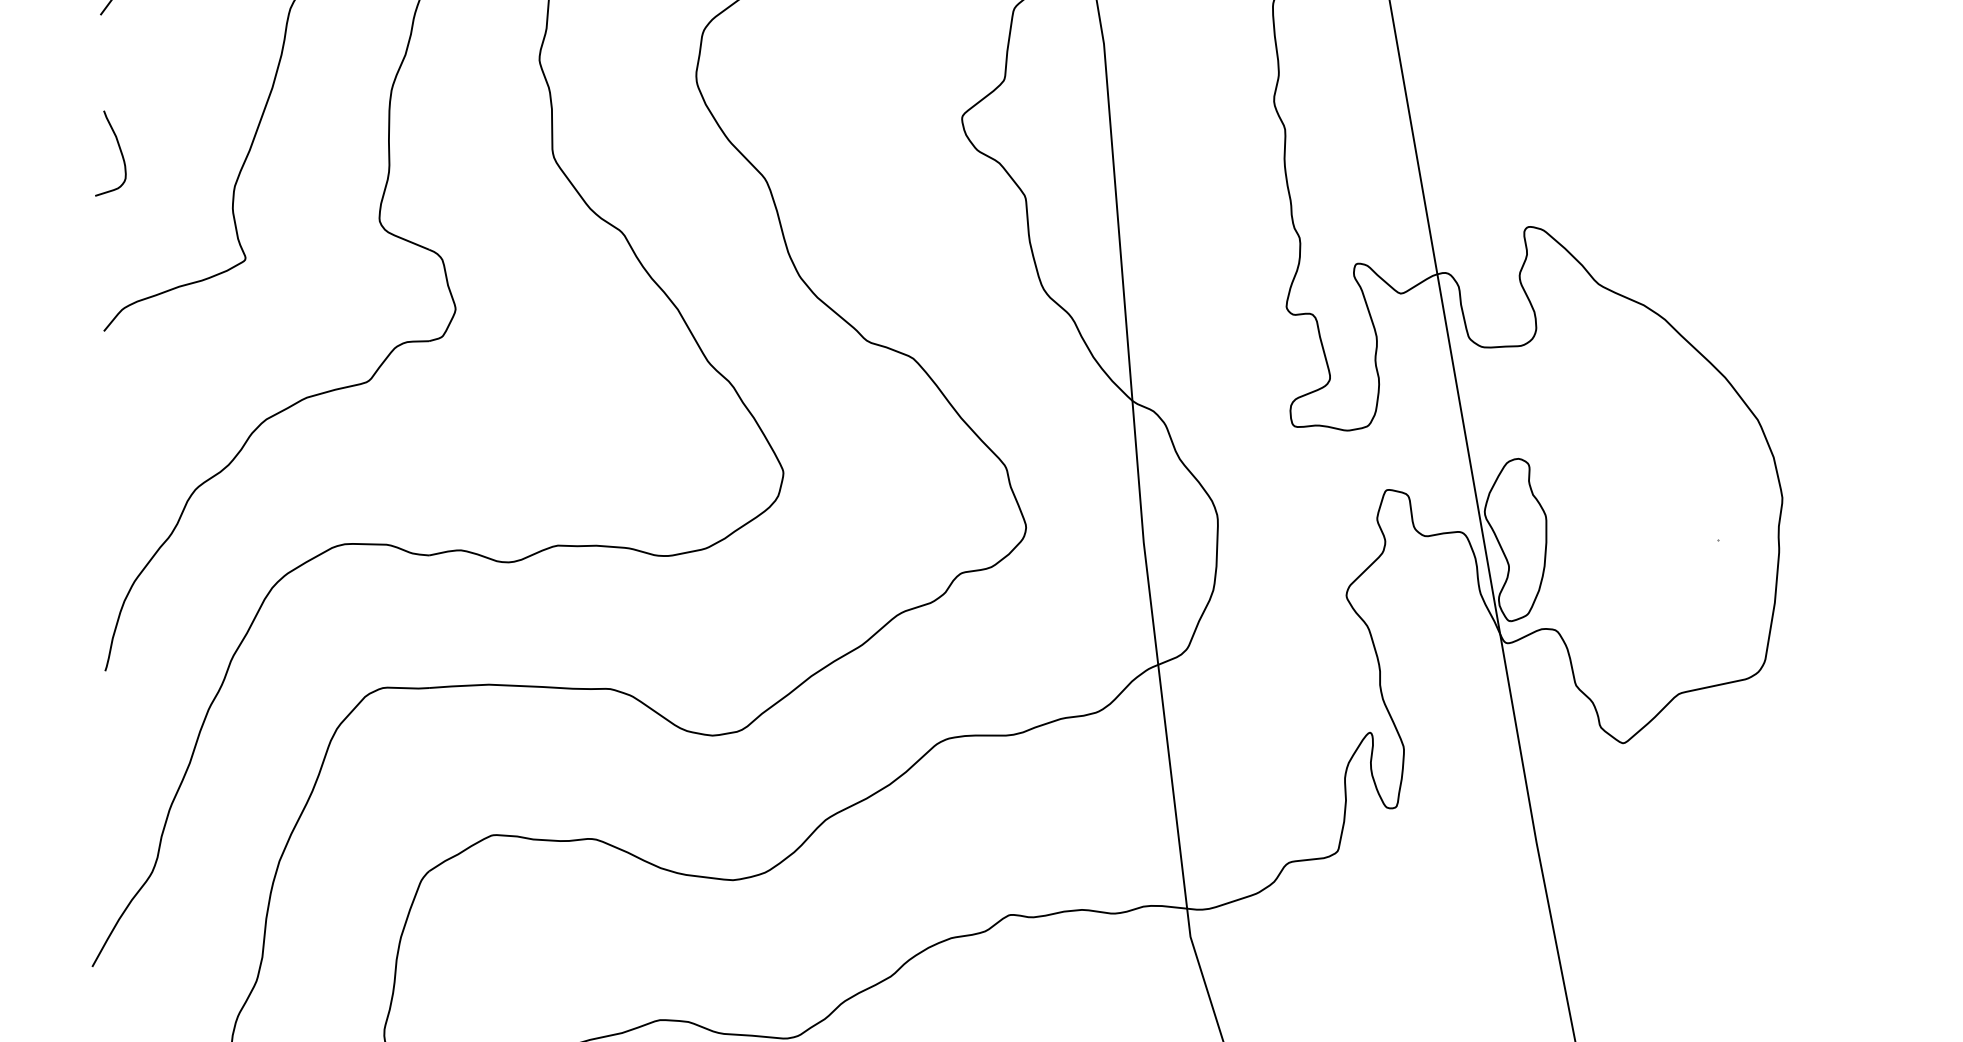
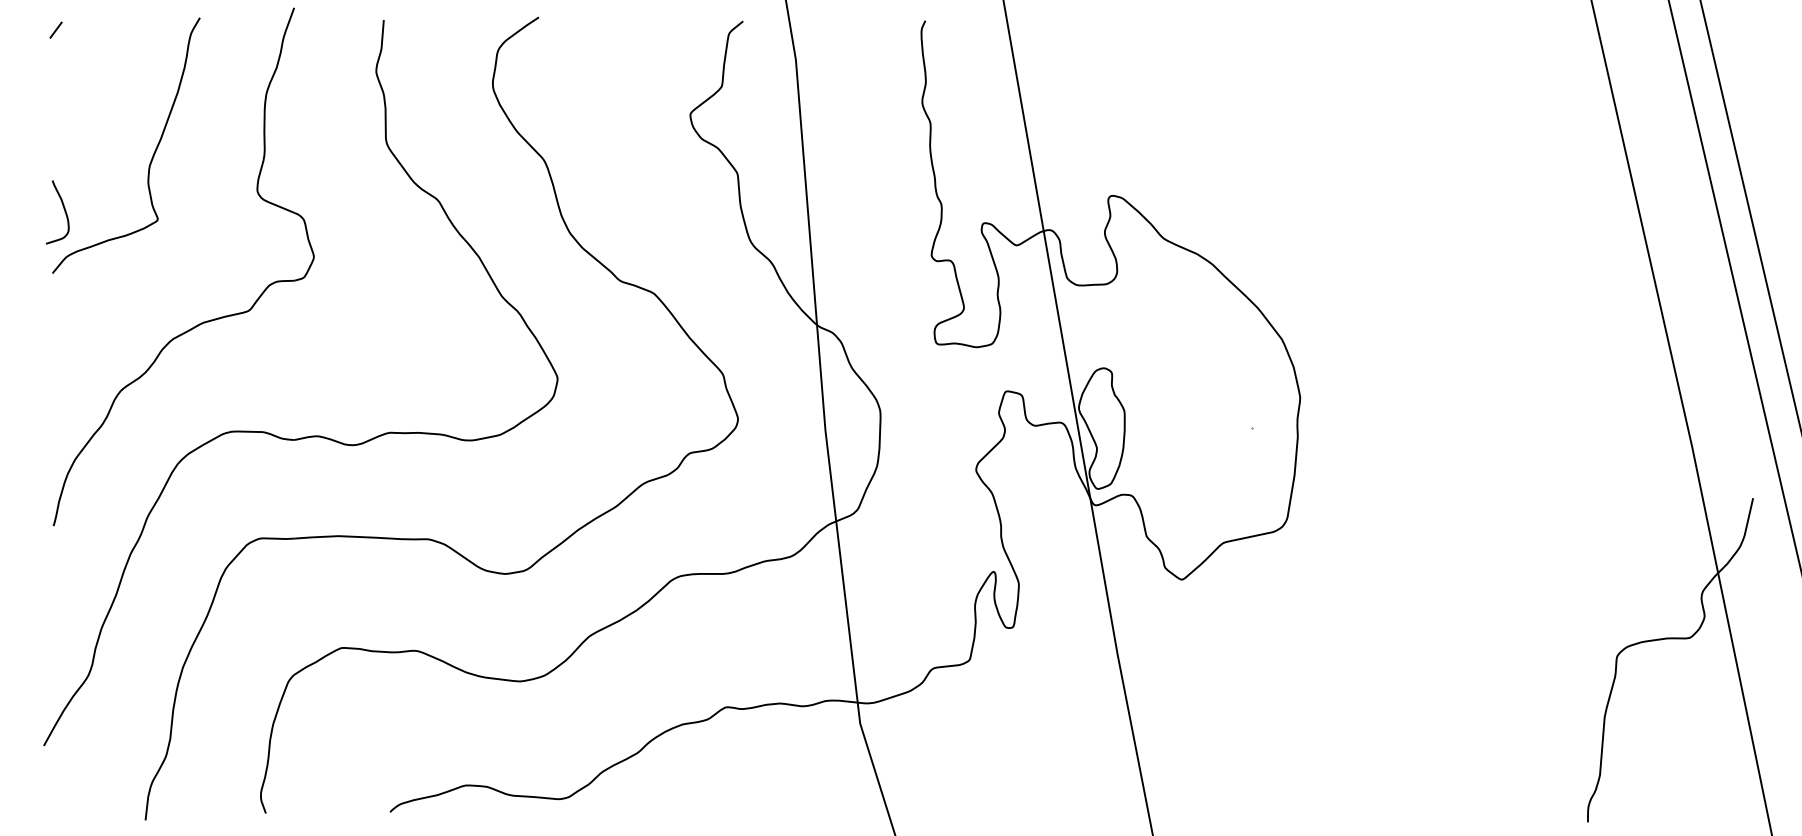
curve: (118, 149) -> (63, 209), moved

